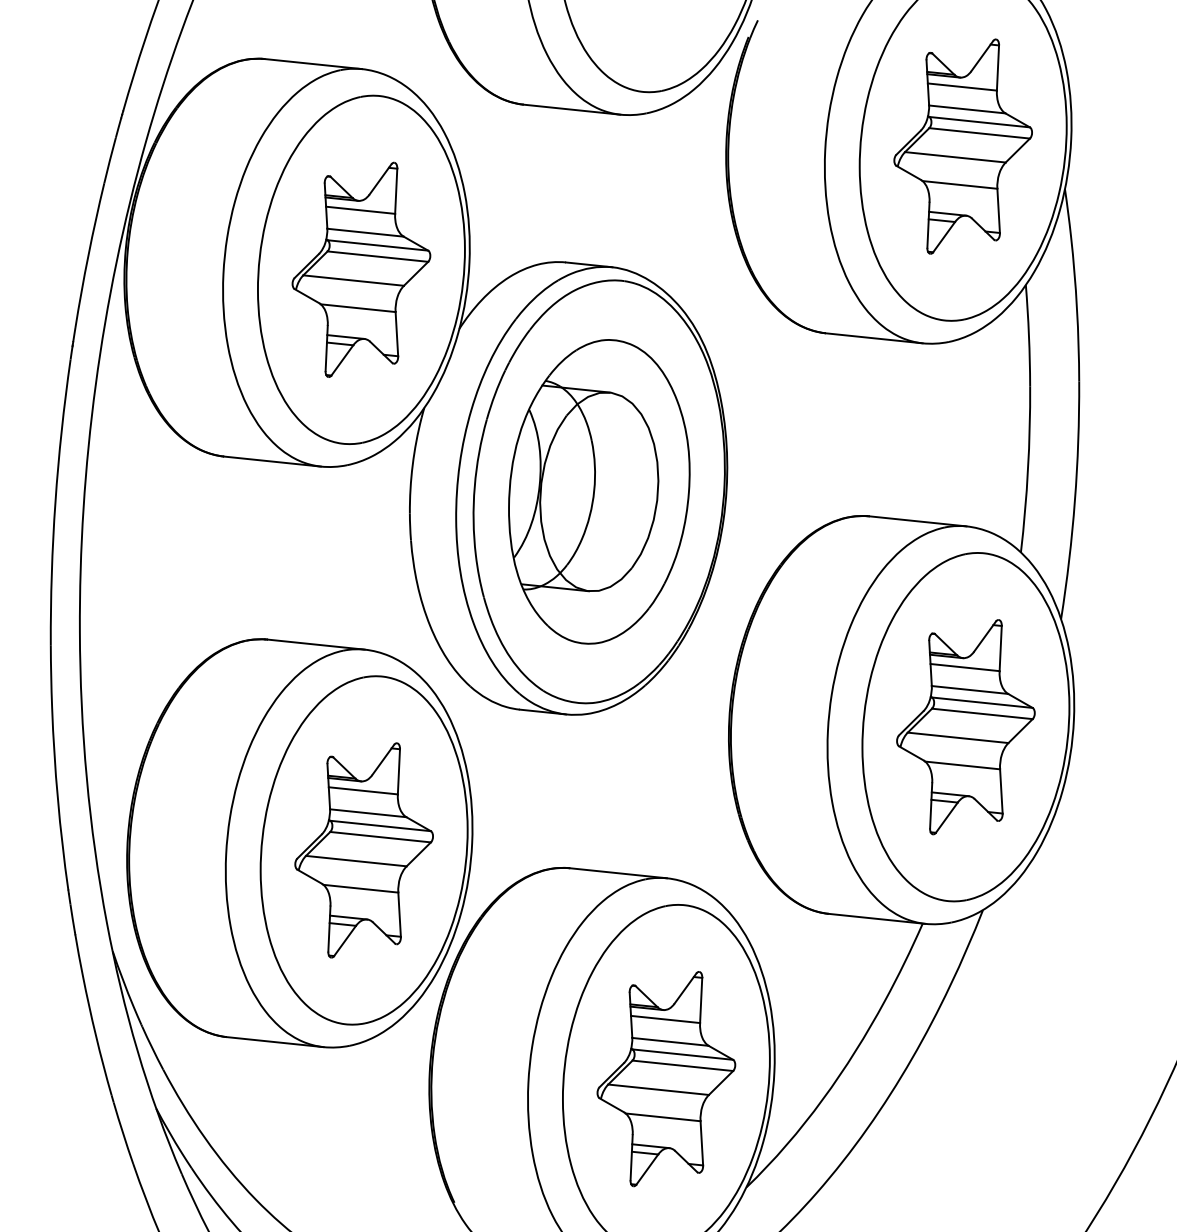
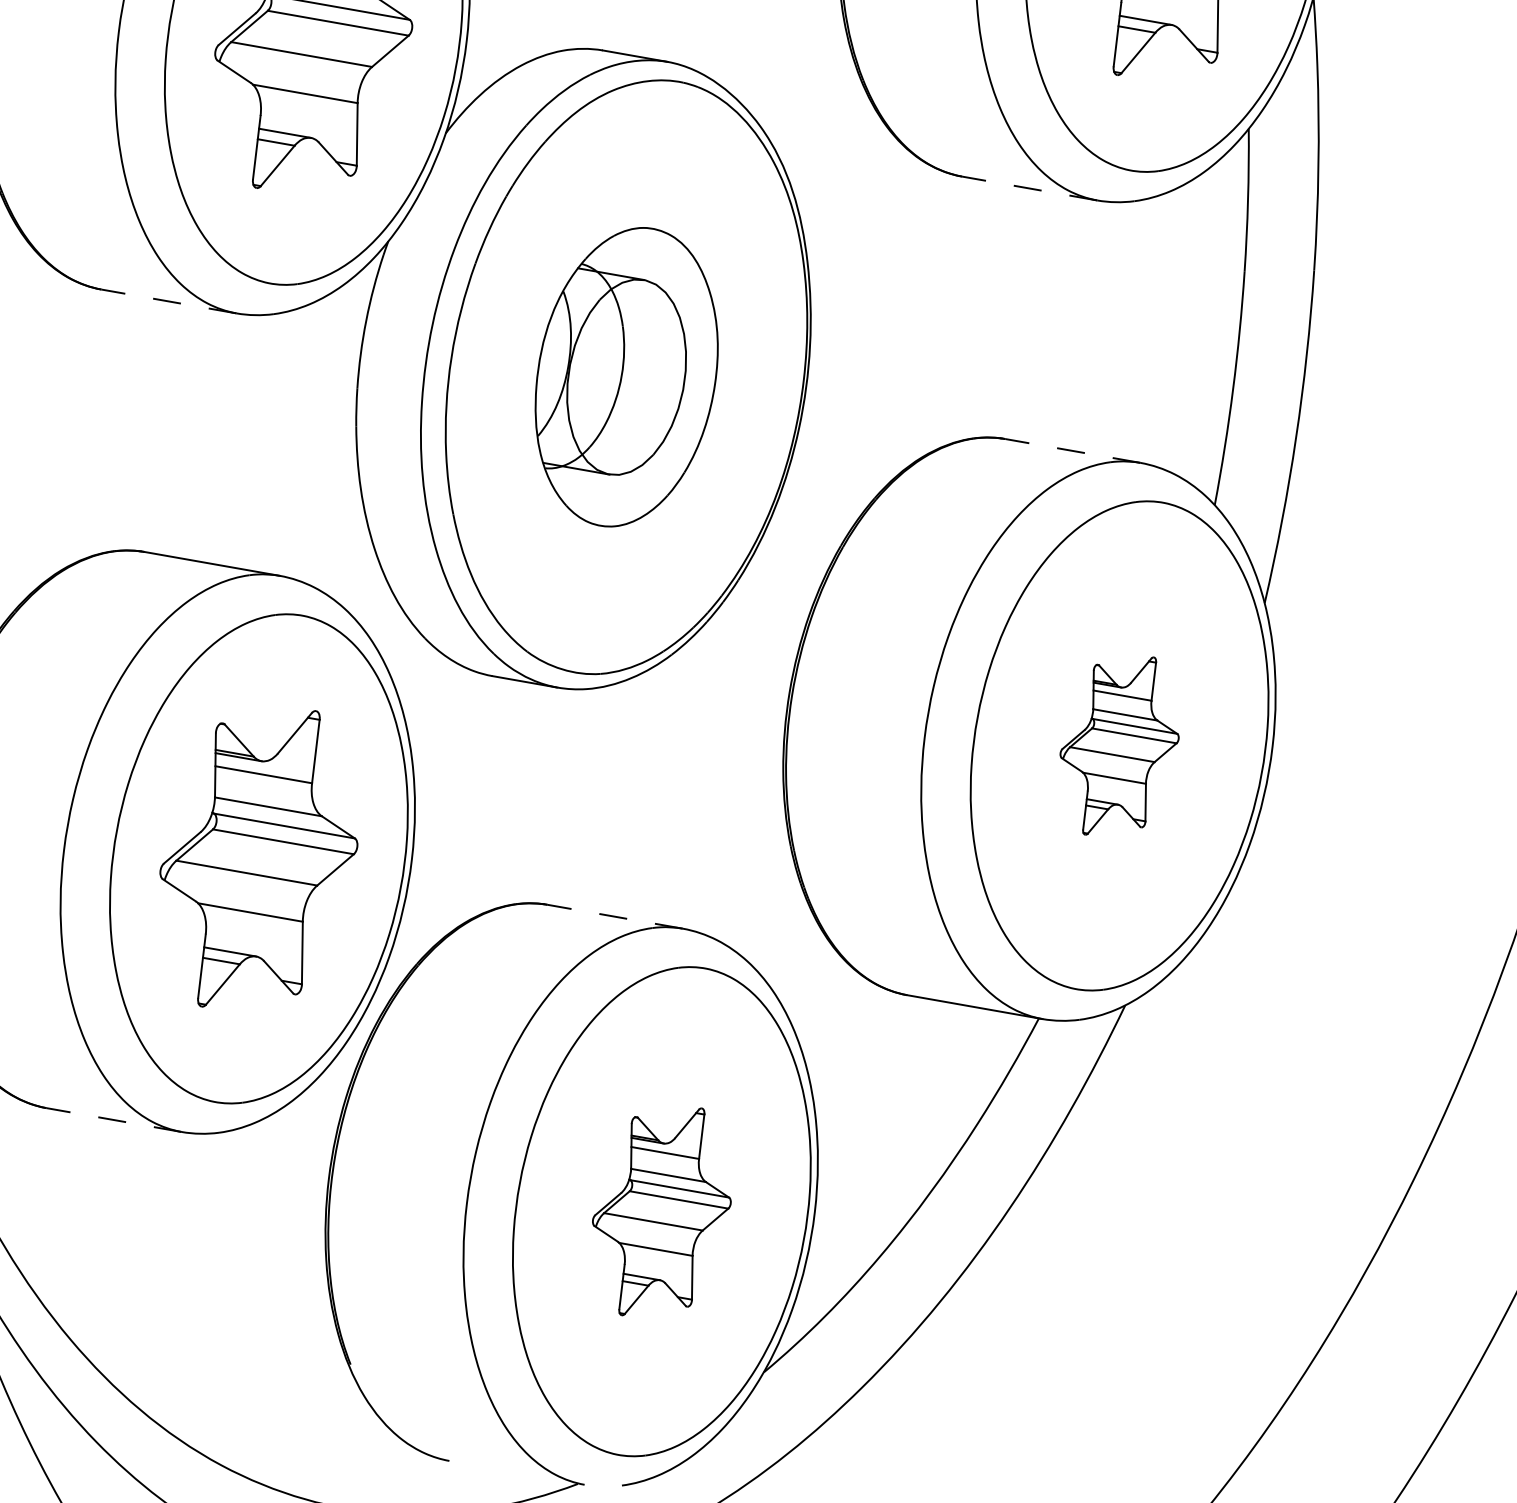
line: (874, 338) -> (1030, 188), solid -> dashed
line: (272, 461) -> (169, 301), solid -> dashed
part: (599, 491) -> (626, 376), size x0.7
line: (918, 521) -> (1073, 451), solid -> dashed
part: (965, 727) -> (1118, 746), size x0.6
line: (618, 873) -> (615, 917), solid -> dashed
line: (275, 1042) -> (114, 1120), solid -> dashed
part: (666, 1079) -> (661, 1212), size x0.7

